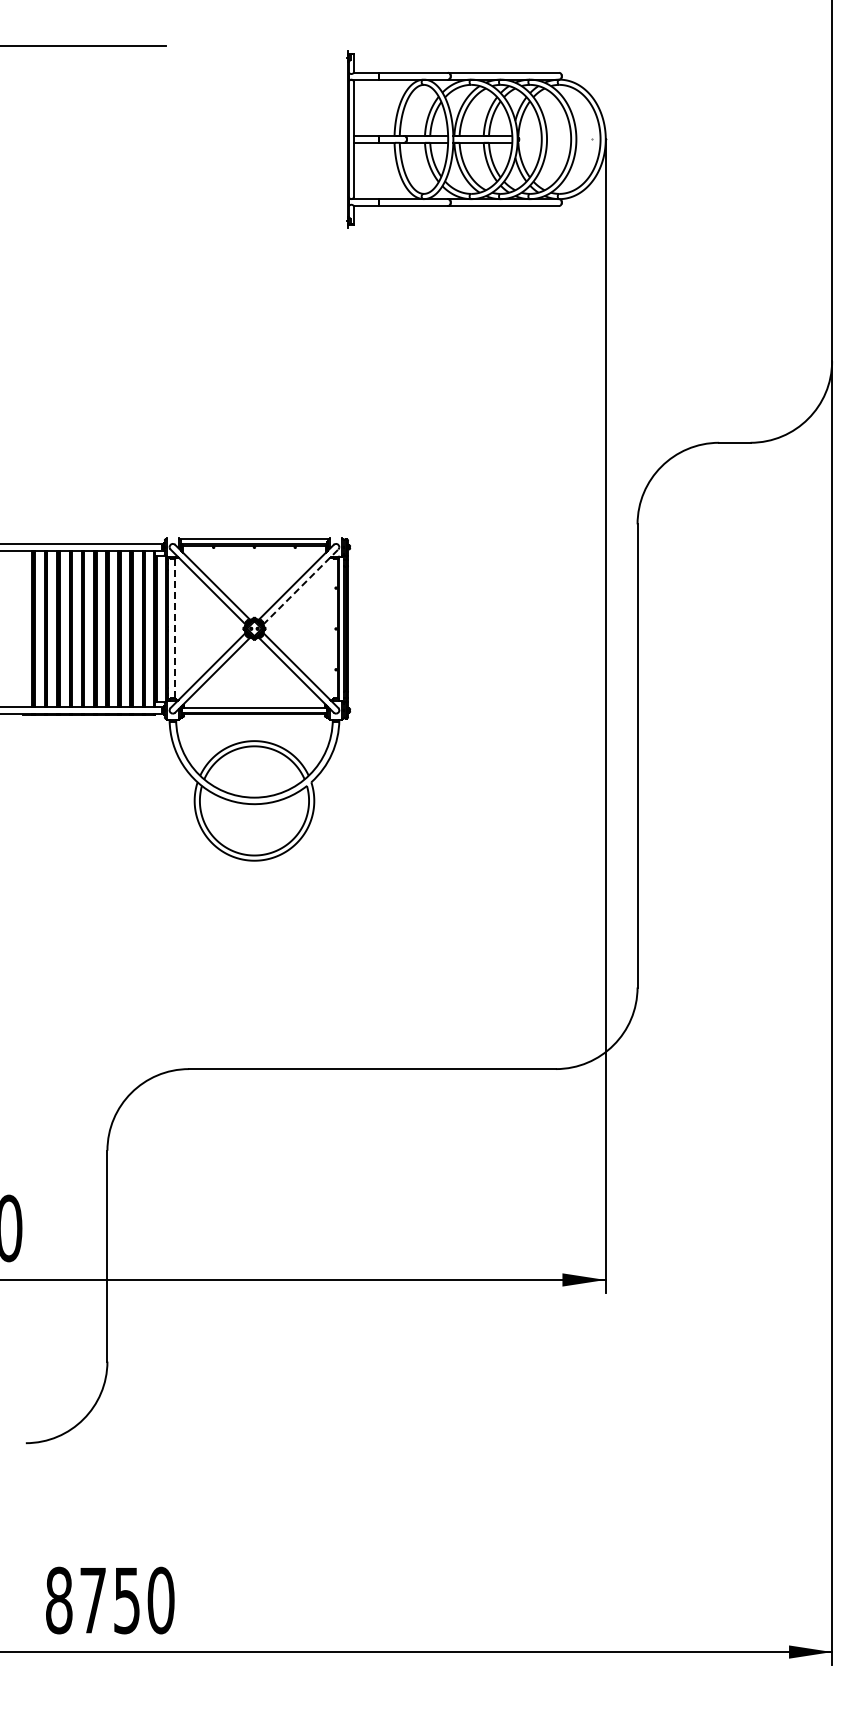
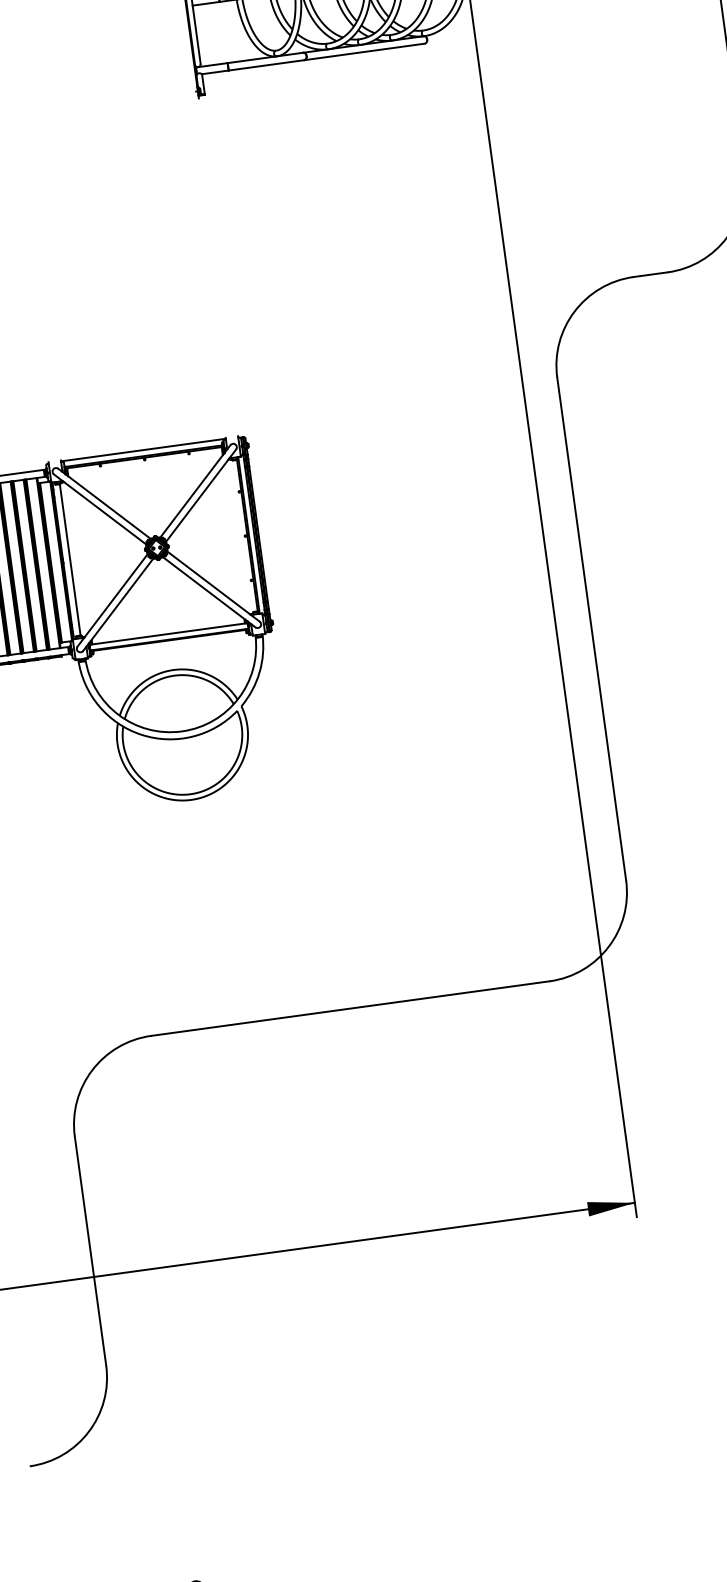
line: (301, 586) -> (201, 495), dashed -> solid
line: (174, 628) -> (69, 559), dashed -> solid

